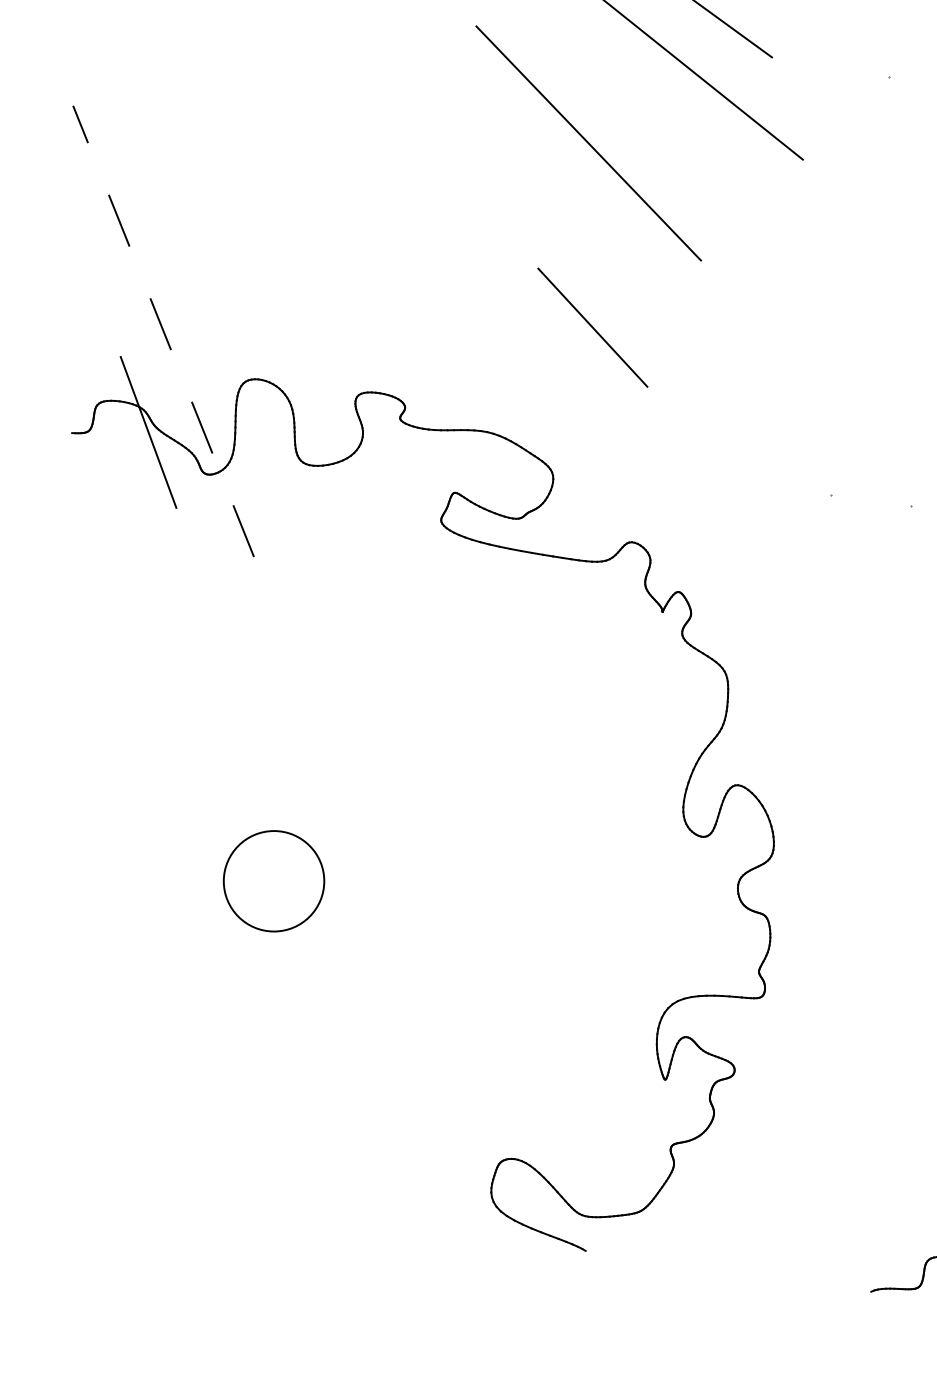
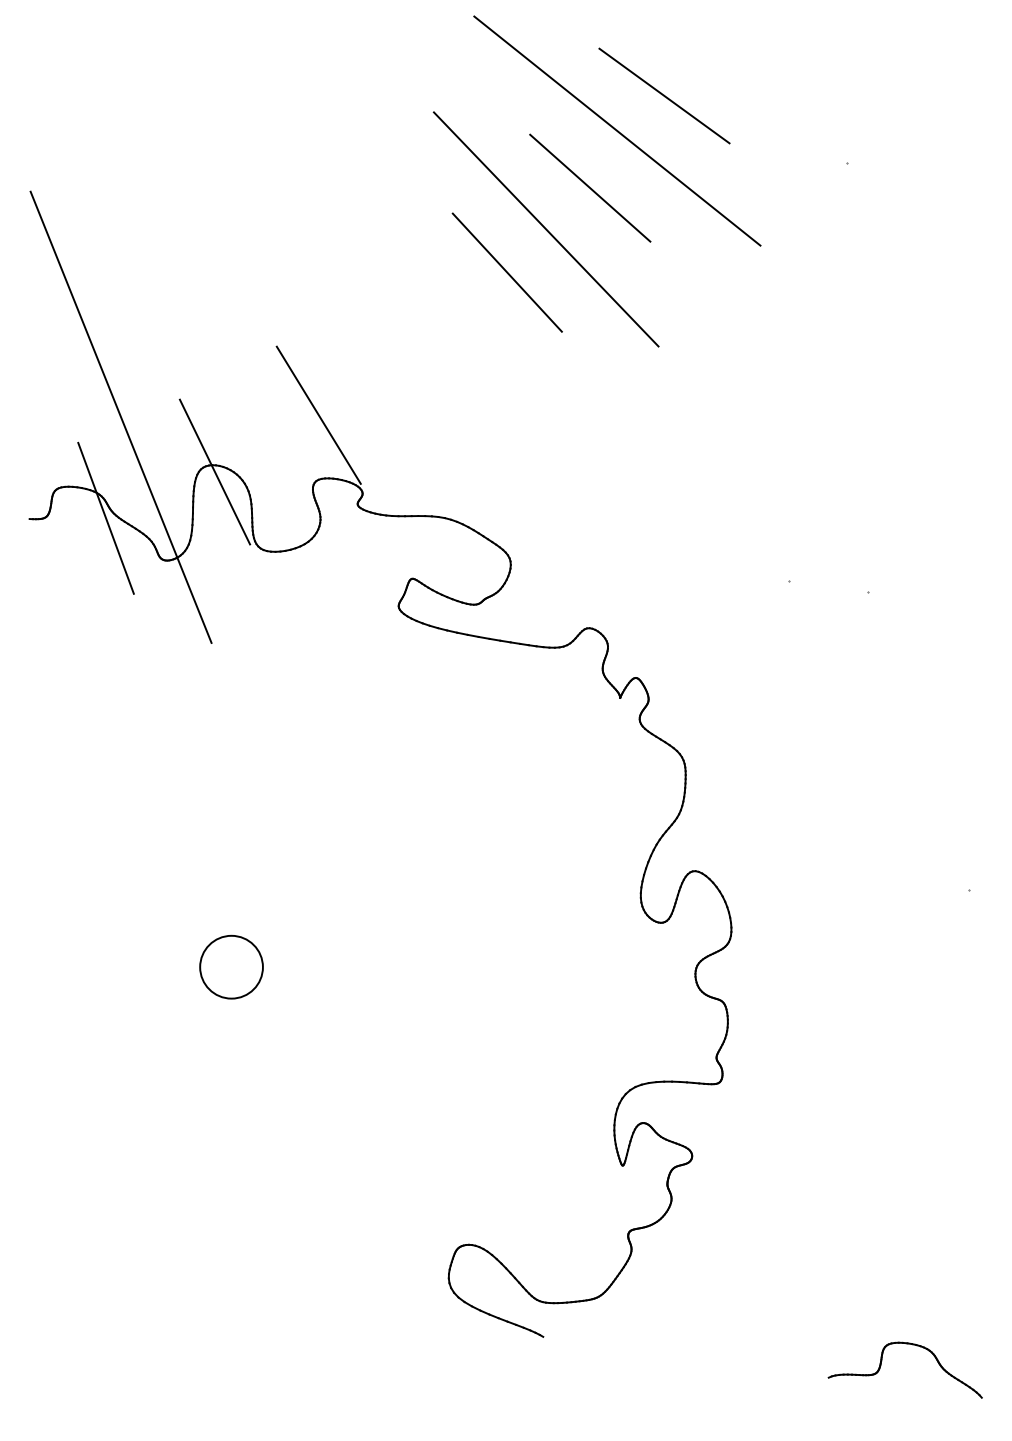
line: (632, 101) -> (590, 187), added
line: (591, 327) -> (506, 272), moved
line: (360, 328) -> (318, 414), added
line: (162, 330) -> (120, 416), dashed -> solid
line: (256, 385) -> (214, 471), added
circle: (273, 880) -> (231, 966), size x0.62

